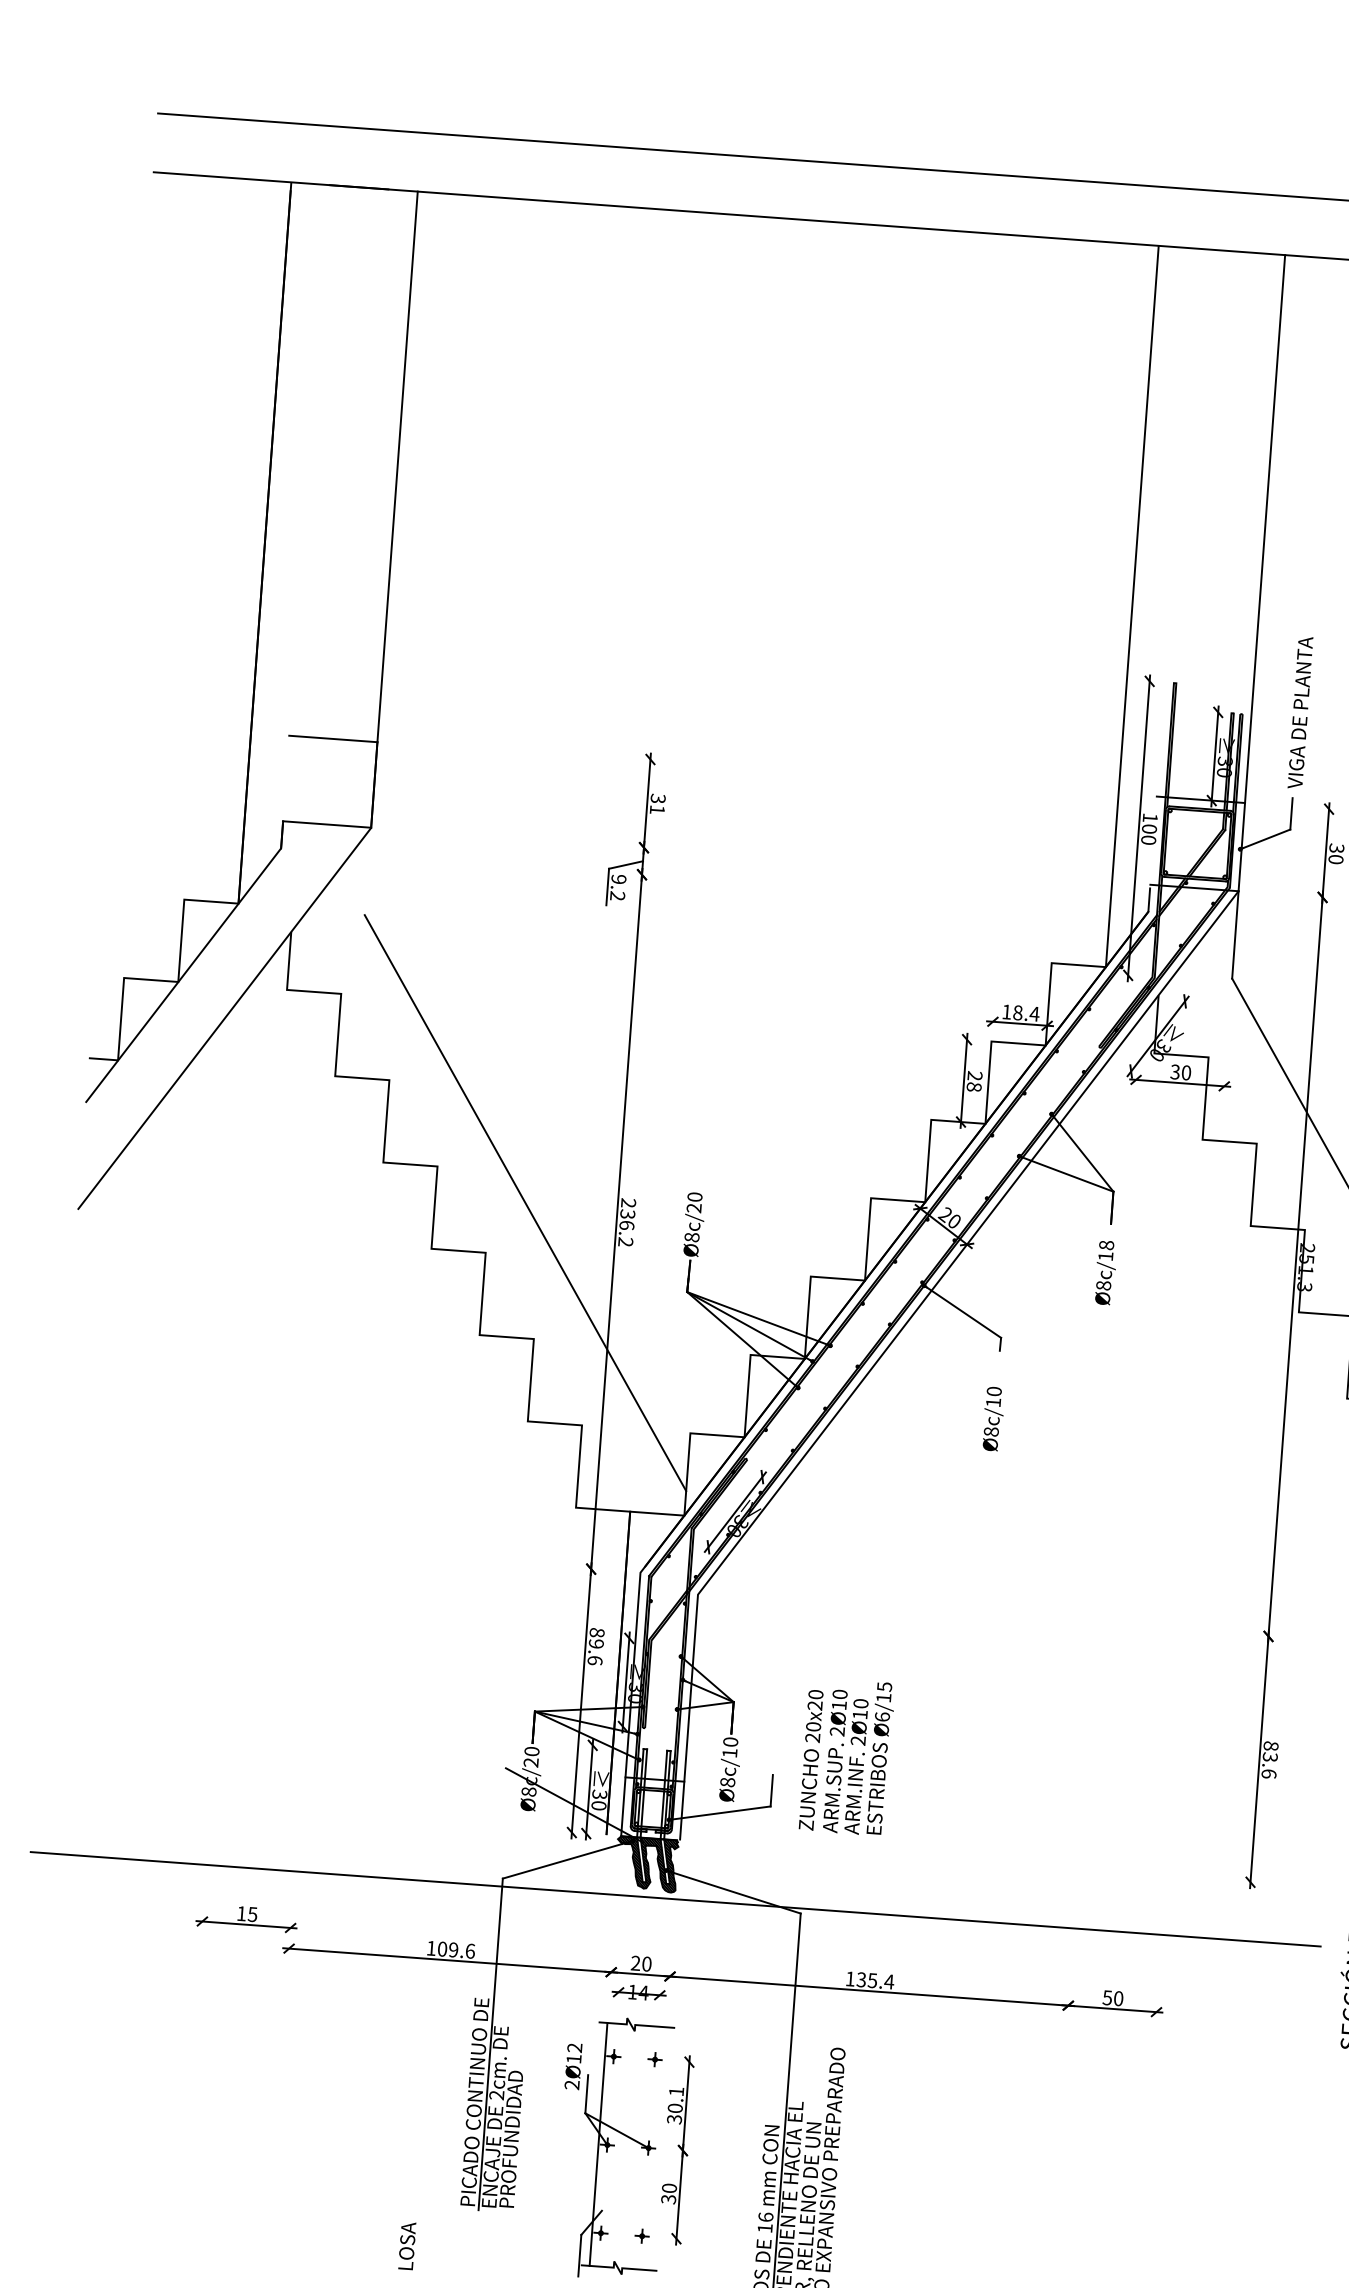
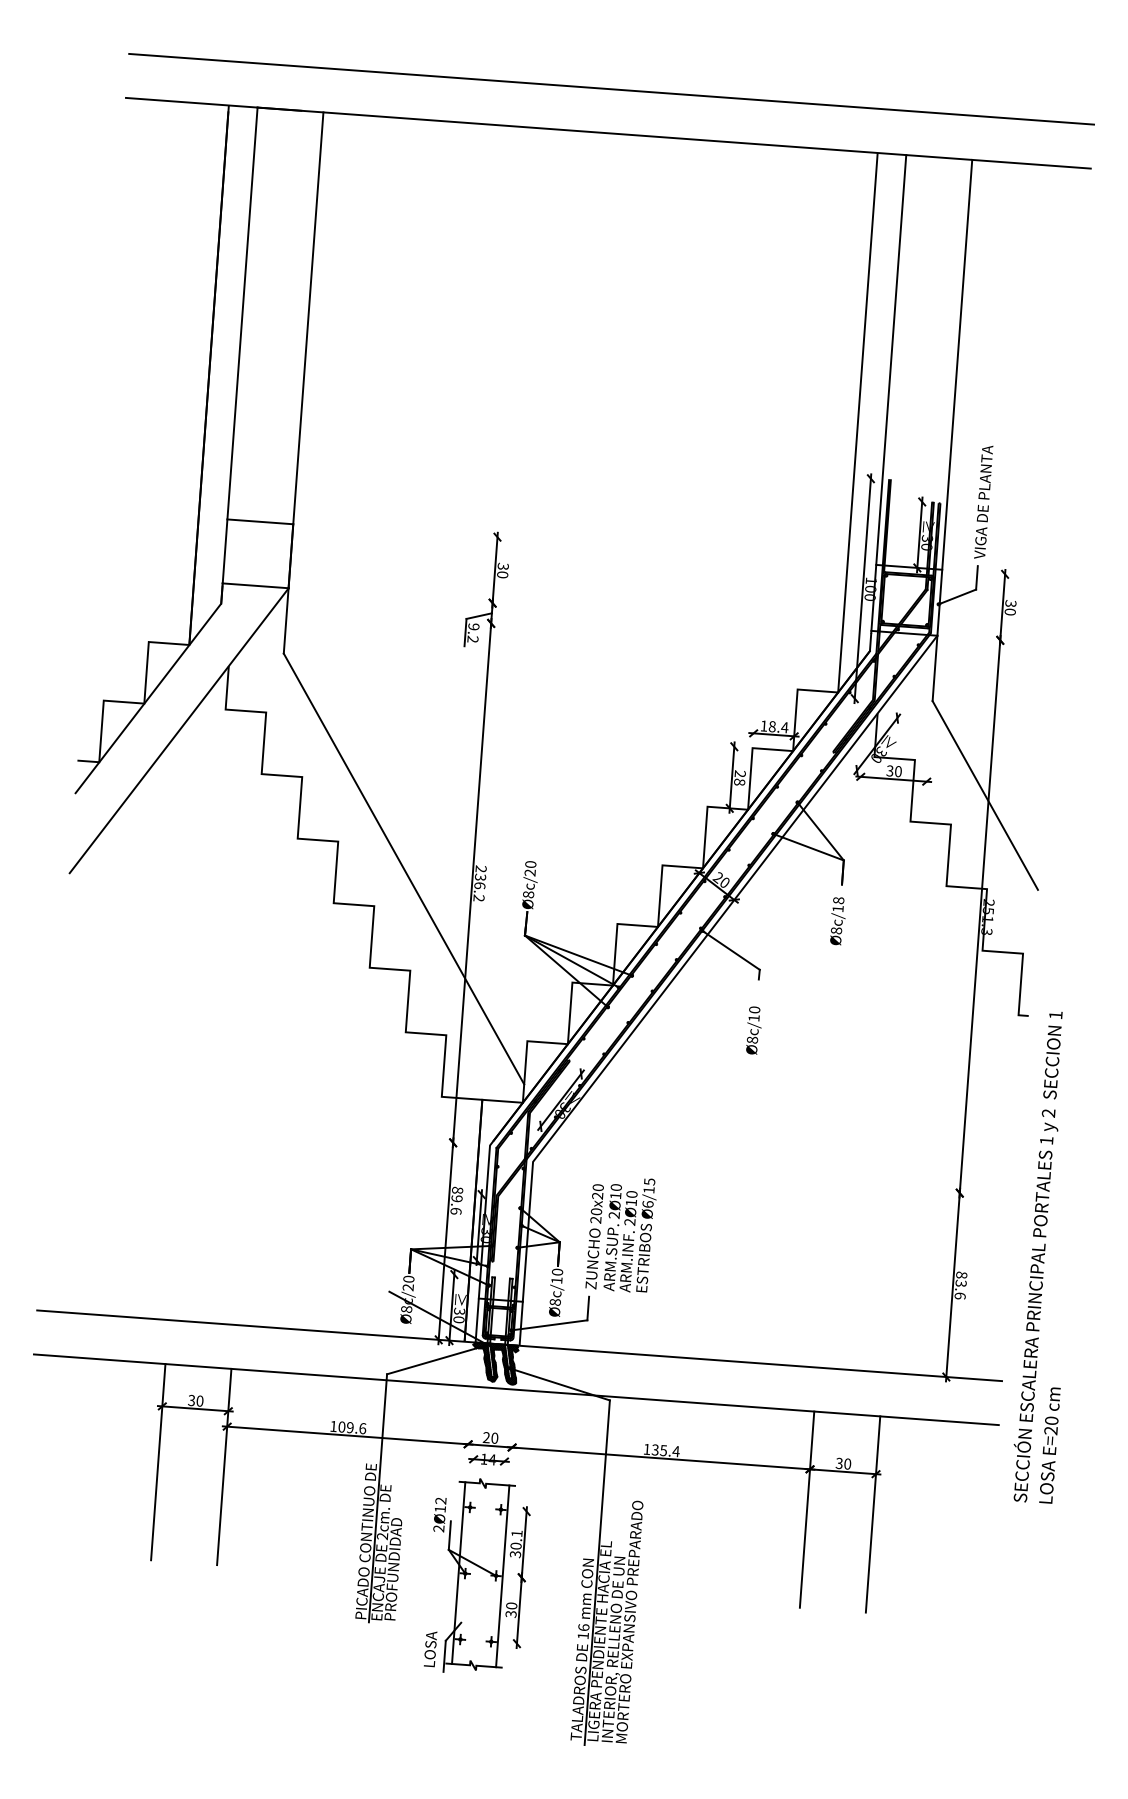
line: (305, 503) -> (239, 345), added
line: (1173, 567) -> (888, 393), added
text: (657, 809) -> (502, 574), 31 -> 30
line: (367, 870) -> (285, 620), added
text: (845, 1758) -> (620, 1235), moved
line: (679, 1840) -> (519, 1345), added
text: (246, 1913) -> (195, 1400), 15 -> 30
line: (197, 1996) -> (158, 1462), added
text: (1107, 1996) -> (839, 1462), 50 -> 30
line: (285, 2001) -> (224, 1466), added
line: (1063, 2059) -> (806, 1509), added
line: (1151, 2066) -> (872, 1514), added
line: (657, 2148) -> (502, 1576), added
text: (407, 2246) -> (430, 1649), moved

